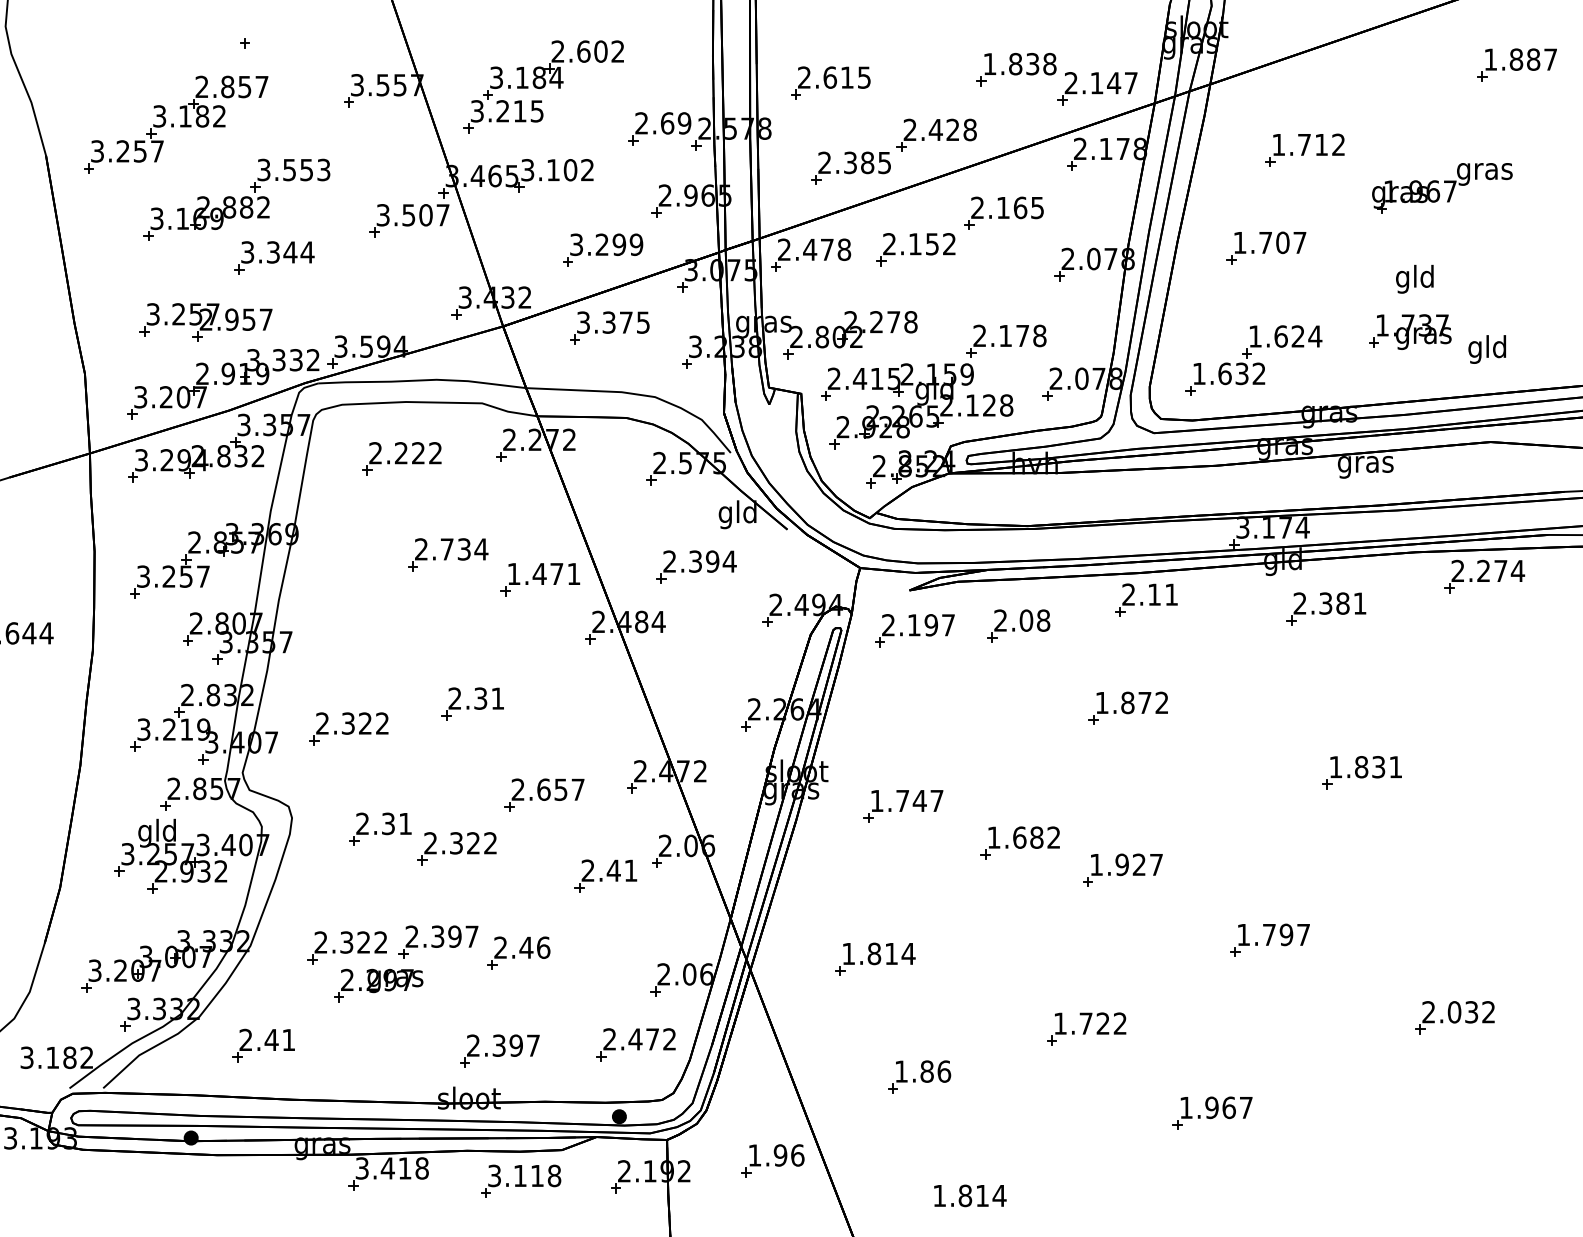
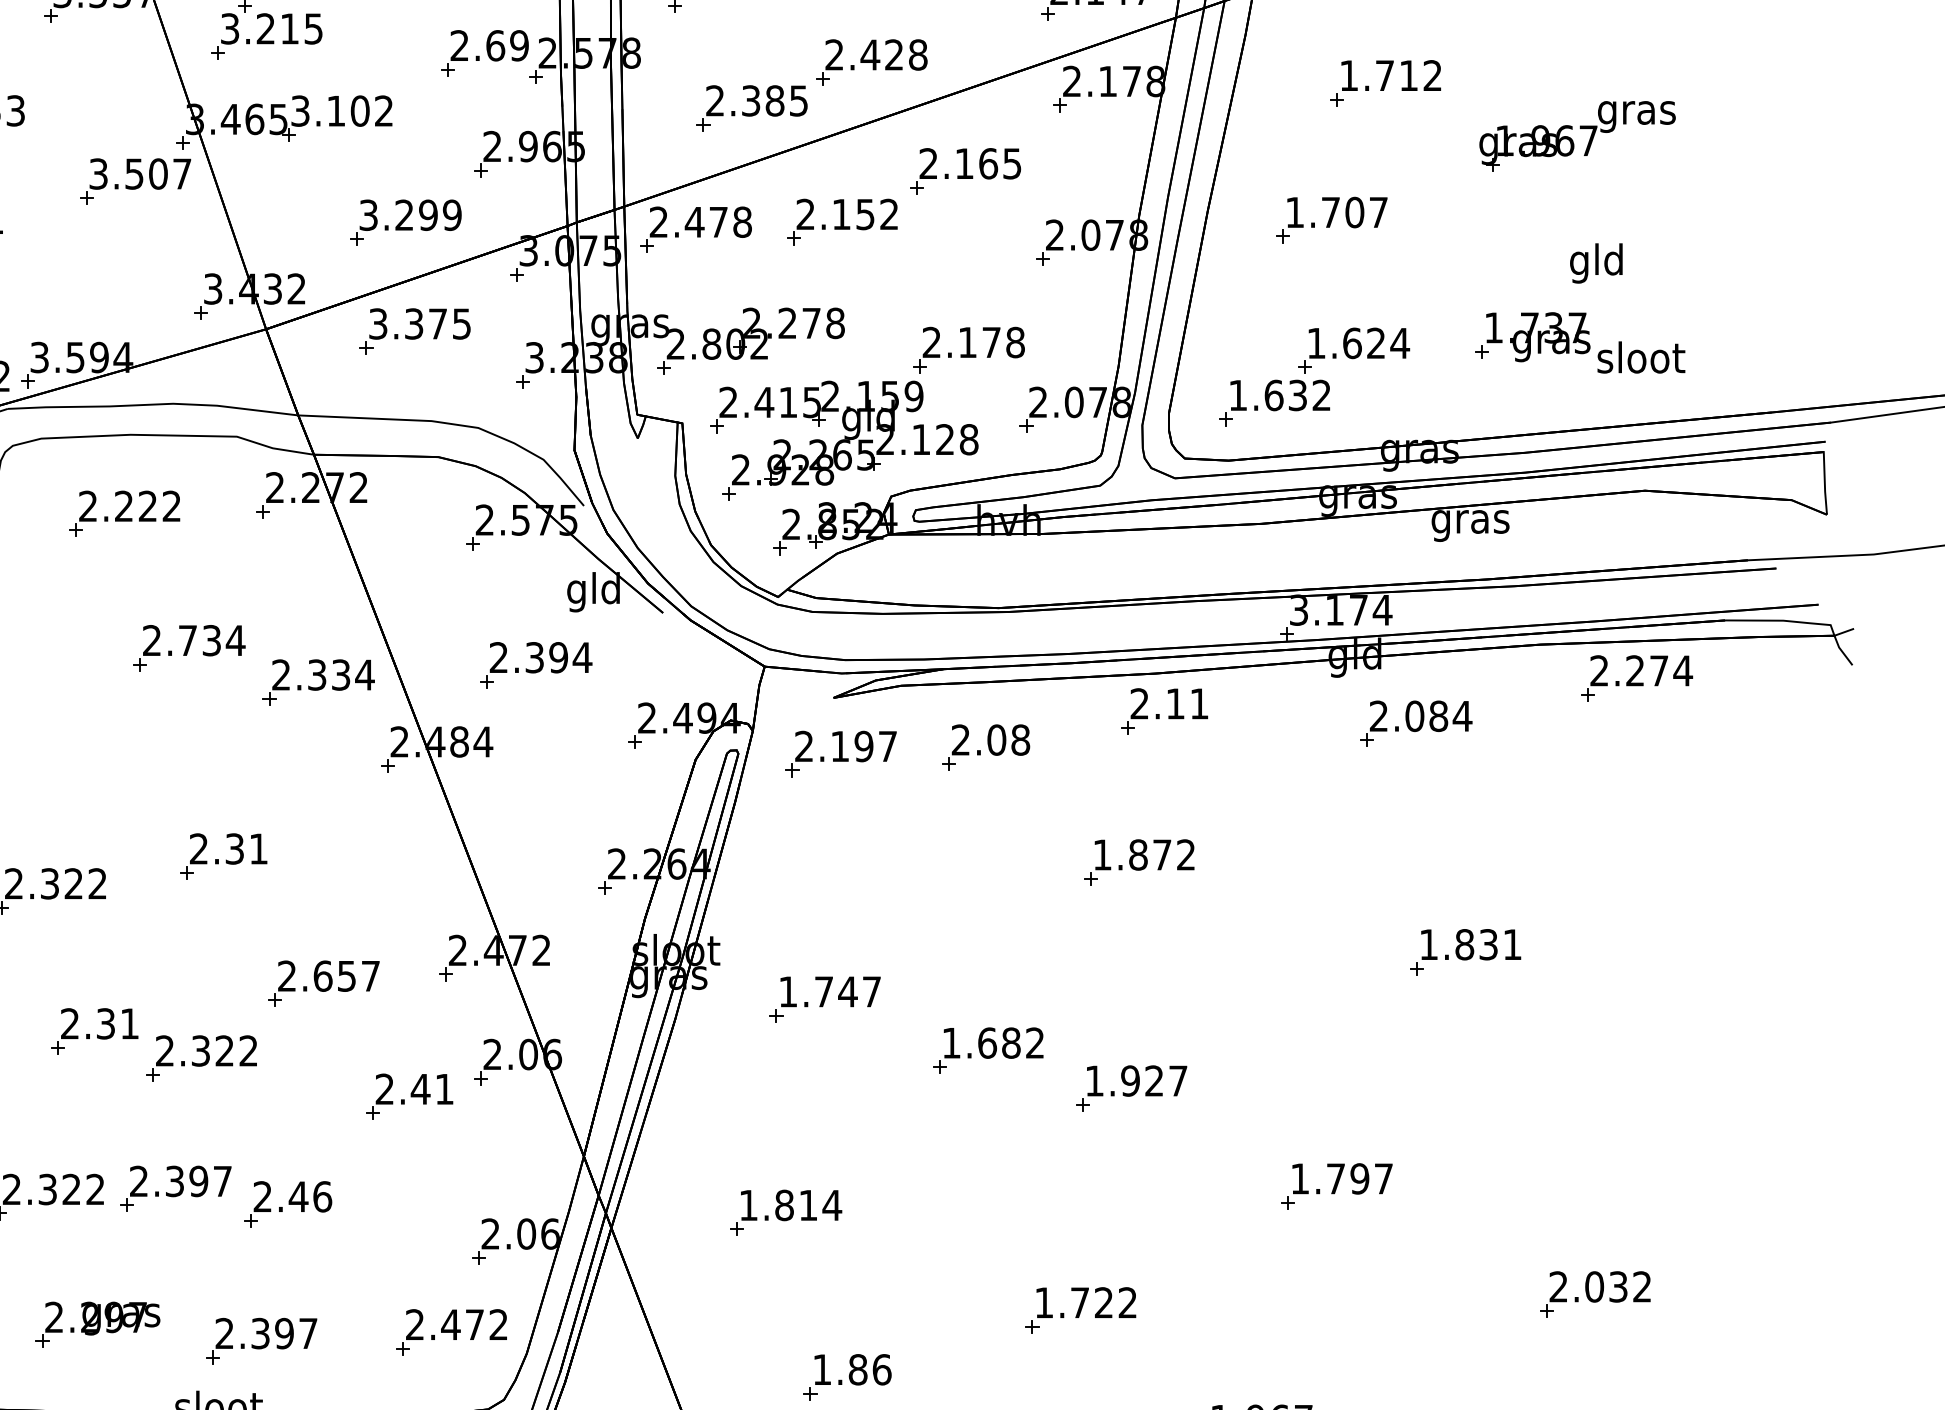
text: (1414, 278) -> (1595, 262), moved
text: (1487, 349) -> (1640, 361), gld -> sloot
text: (544, 573) -> (323, 674), 1.471 -> 2.334
text: (1343, 603) -> (1439, 716), 2.381 -> 2.084
part: (378, 985) -> (97, 1324), moved

